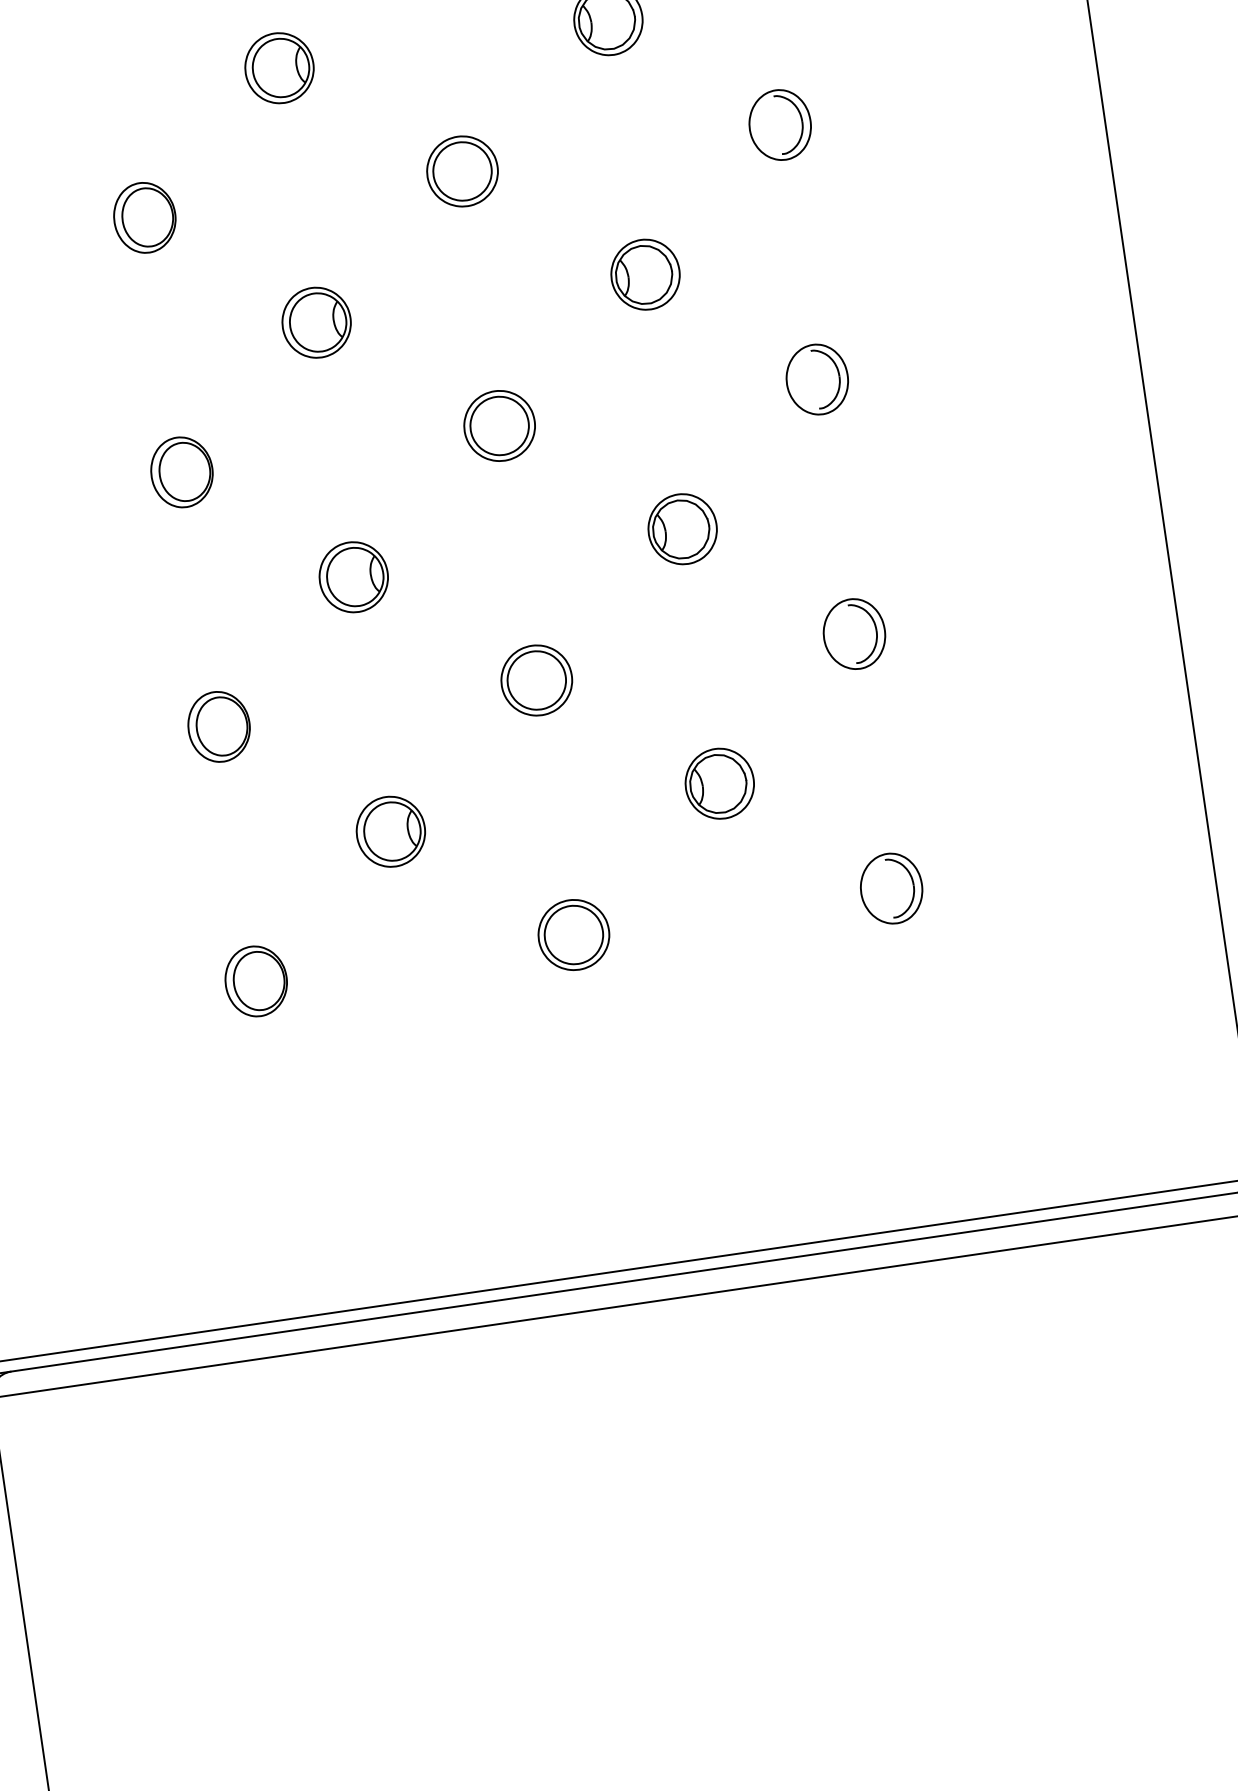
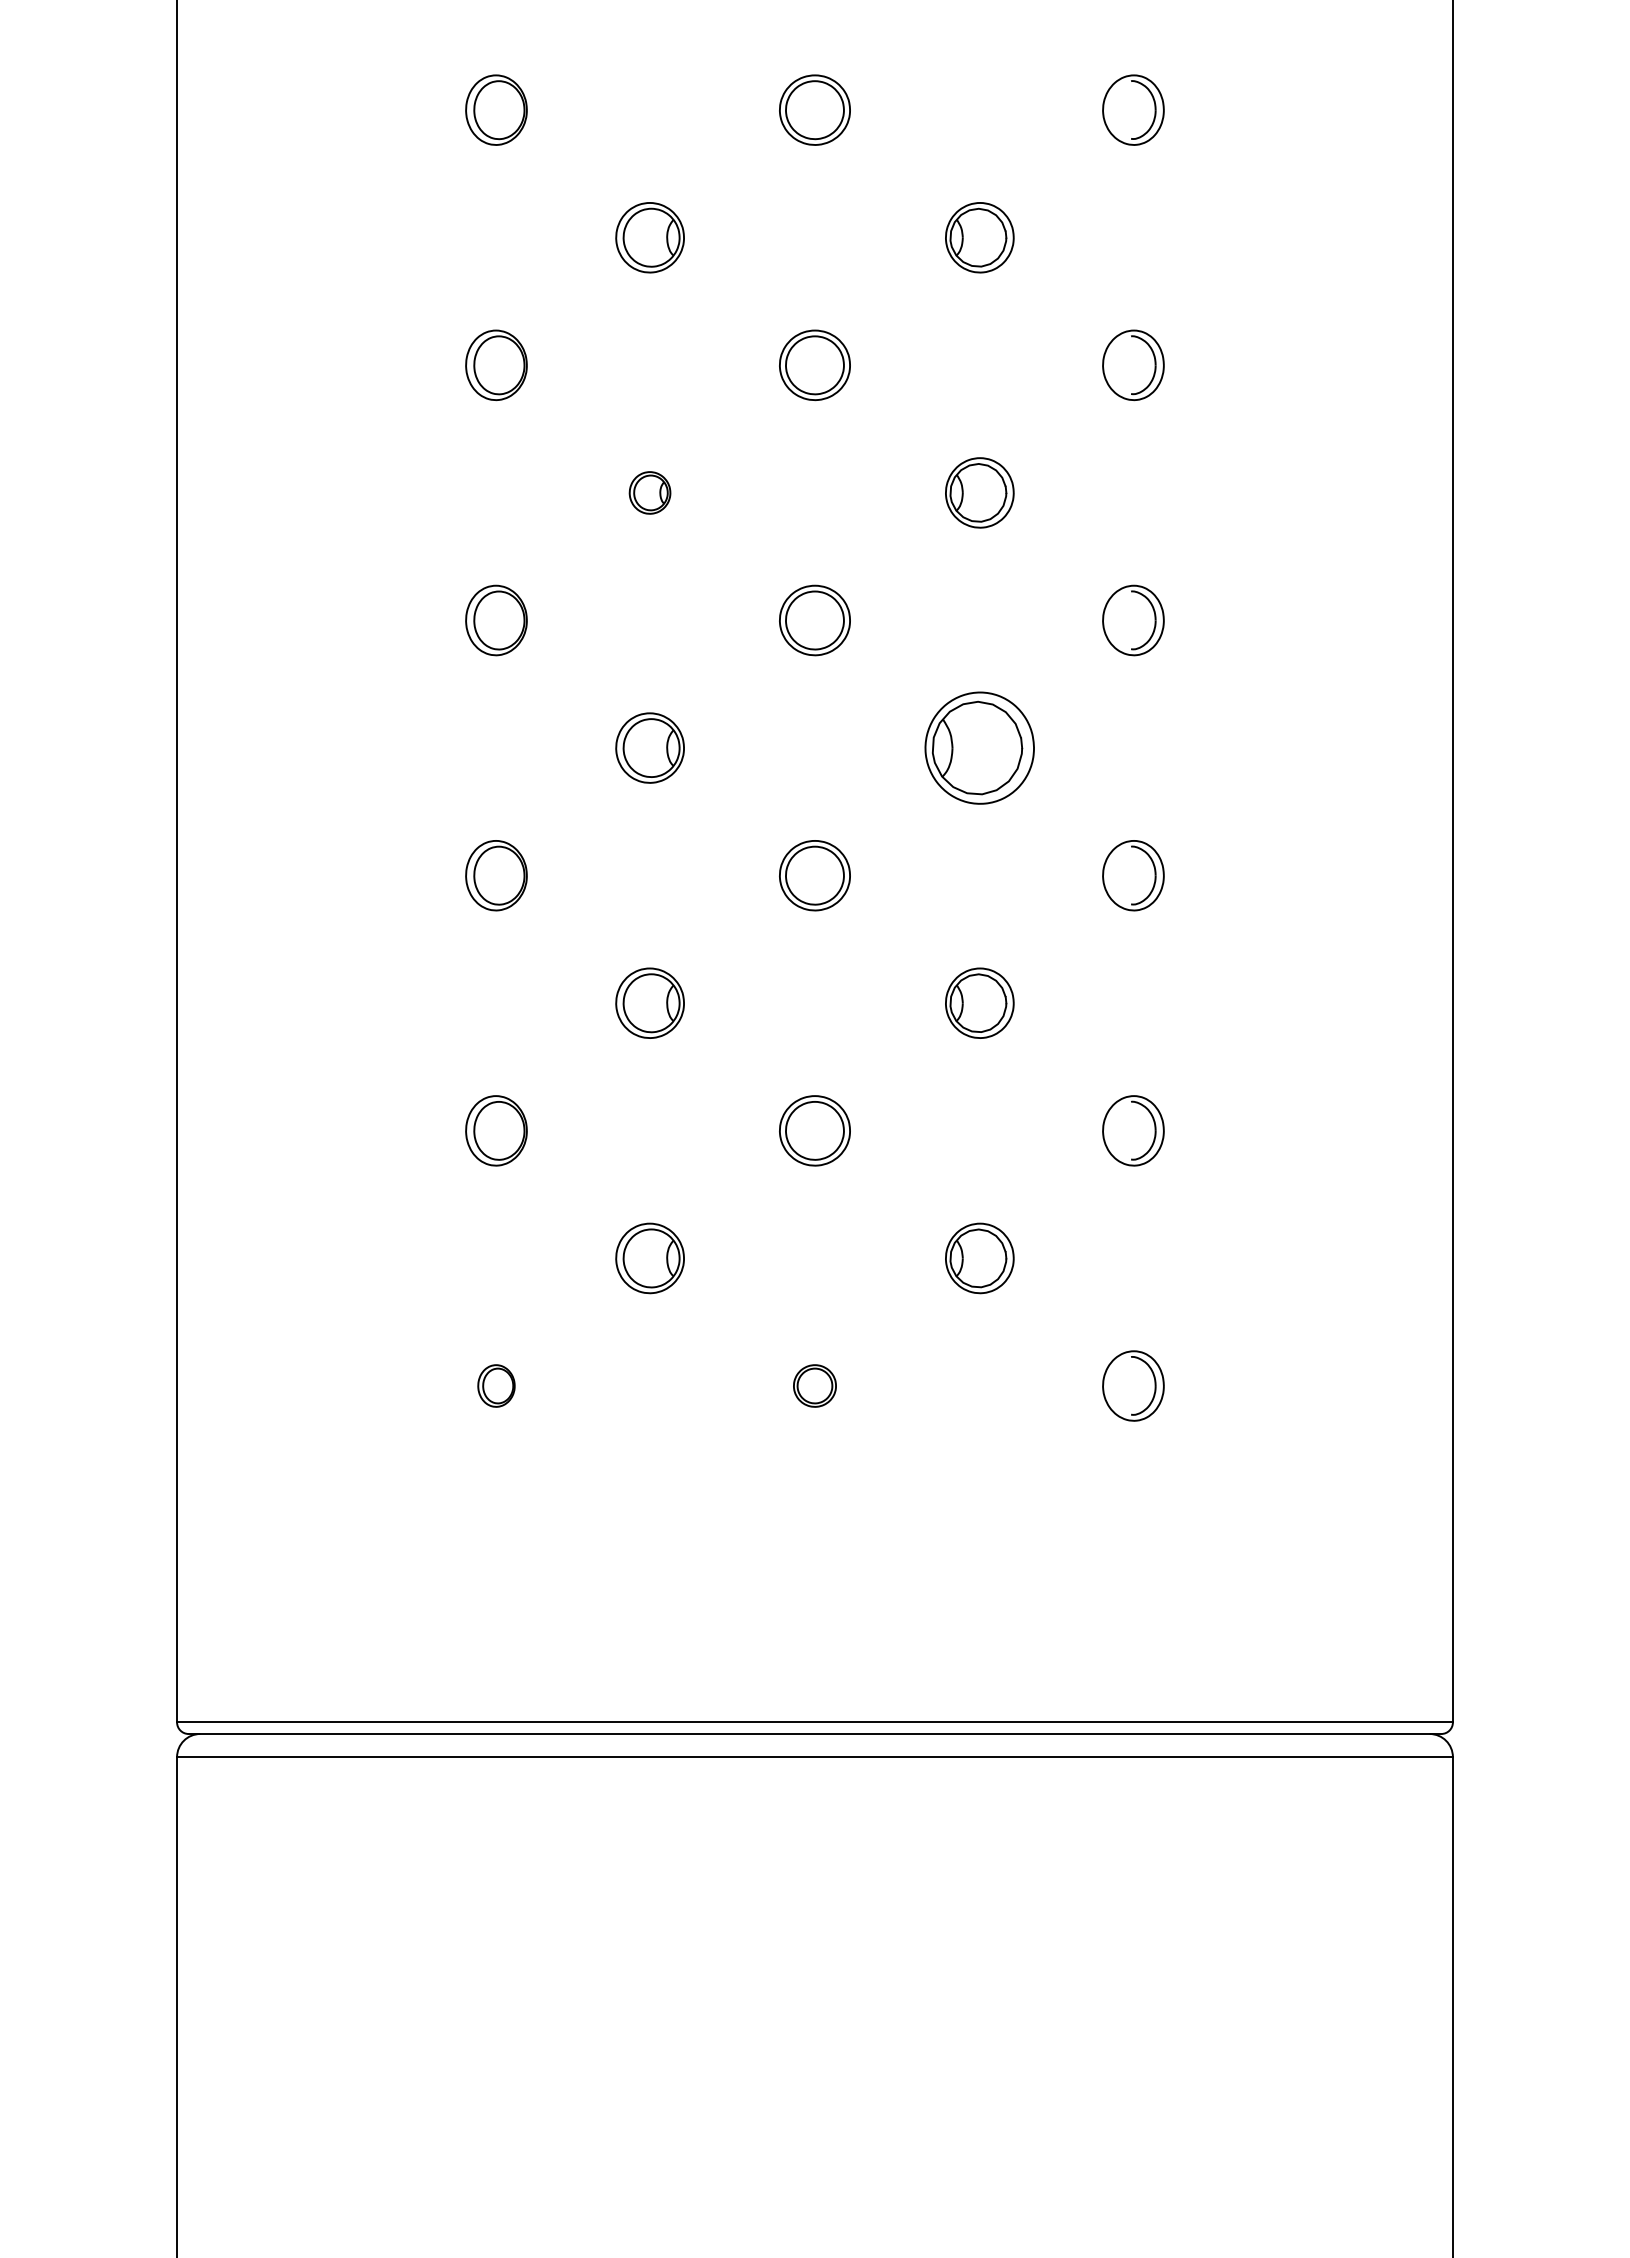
part: (278, 67) -> (649, 492), size x0.6
part: (645, 274) -> (979, 747), size x1.6
part: (573, 934) -> (814, 1385), size x0.6
part: (256, 980) -> (496, 1385), size x0.6

